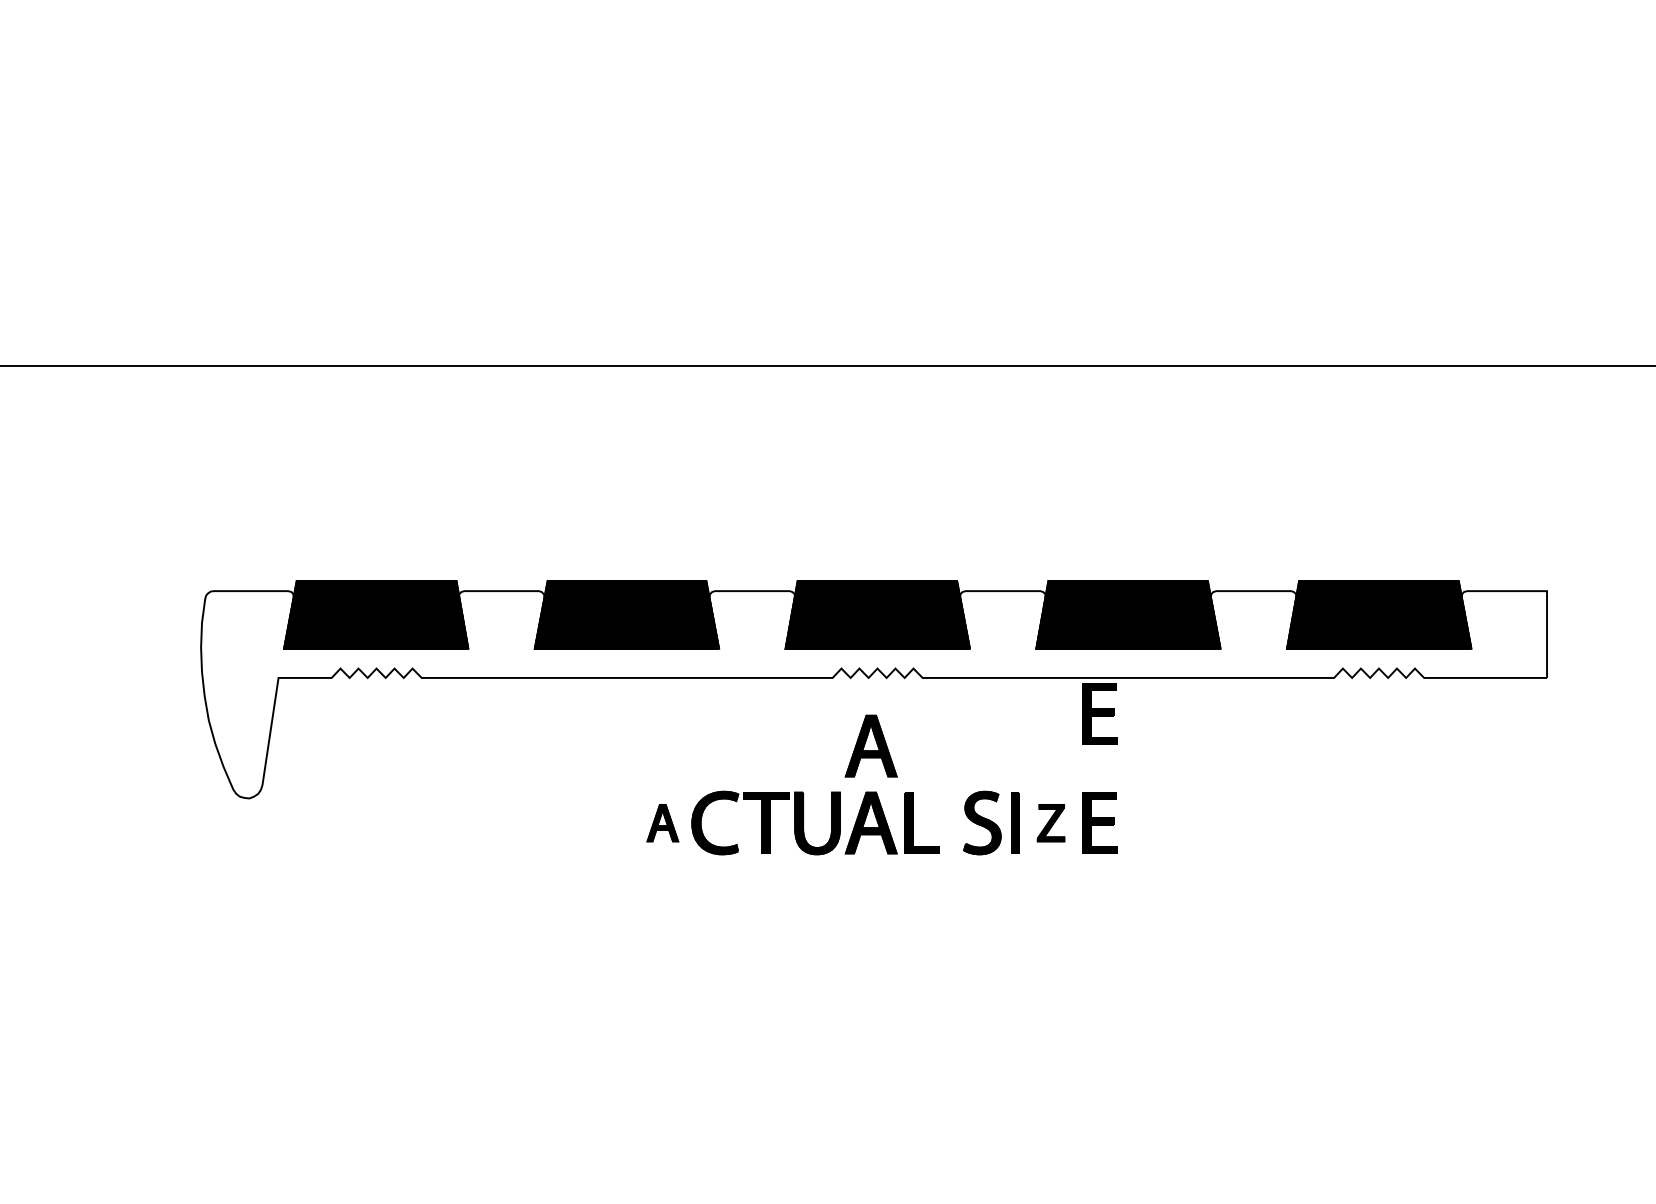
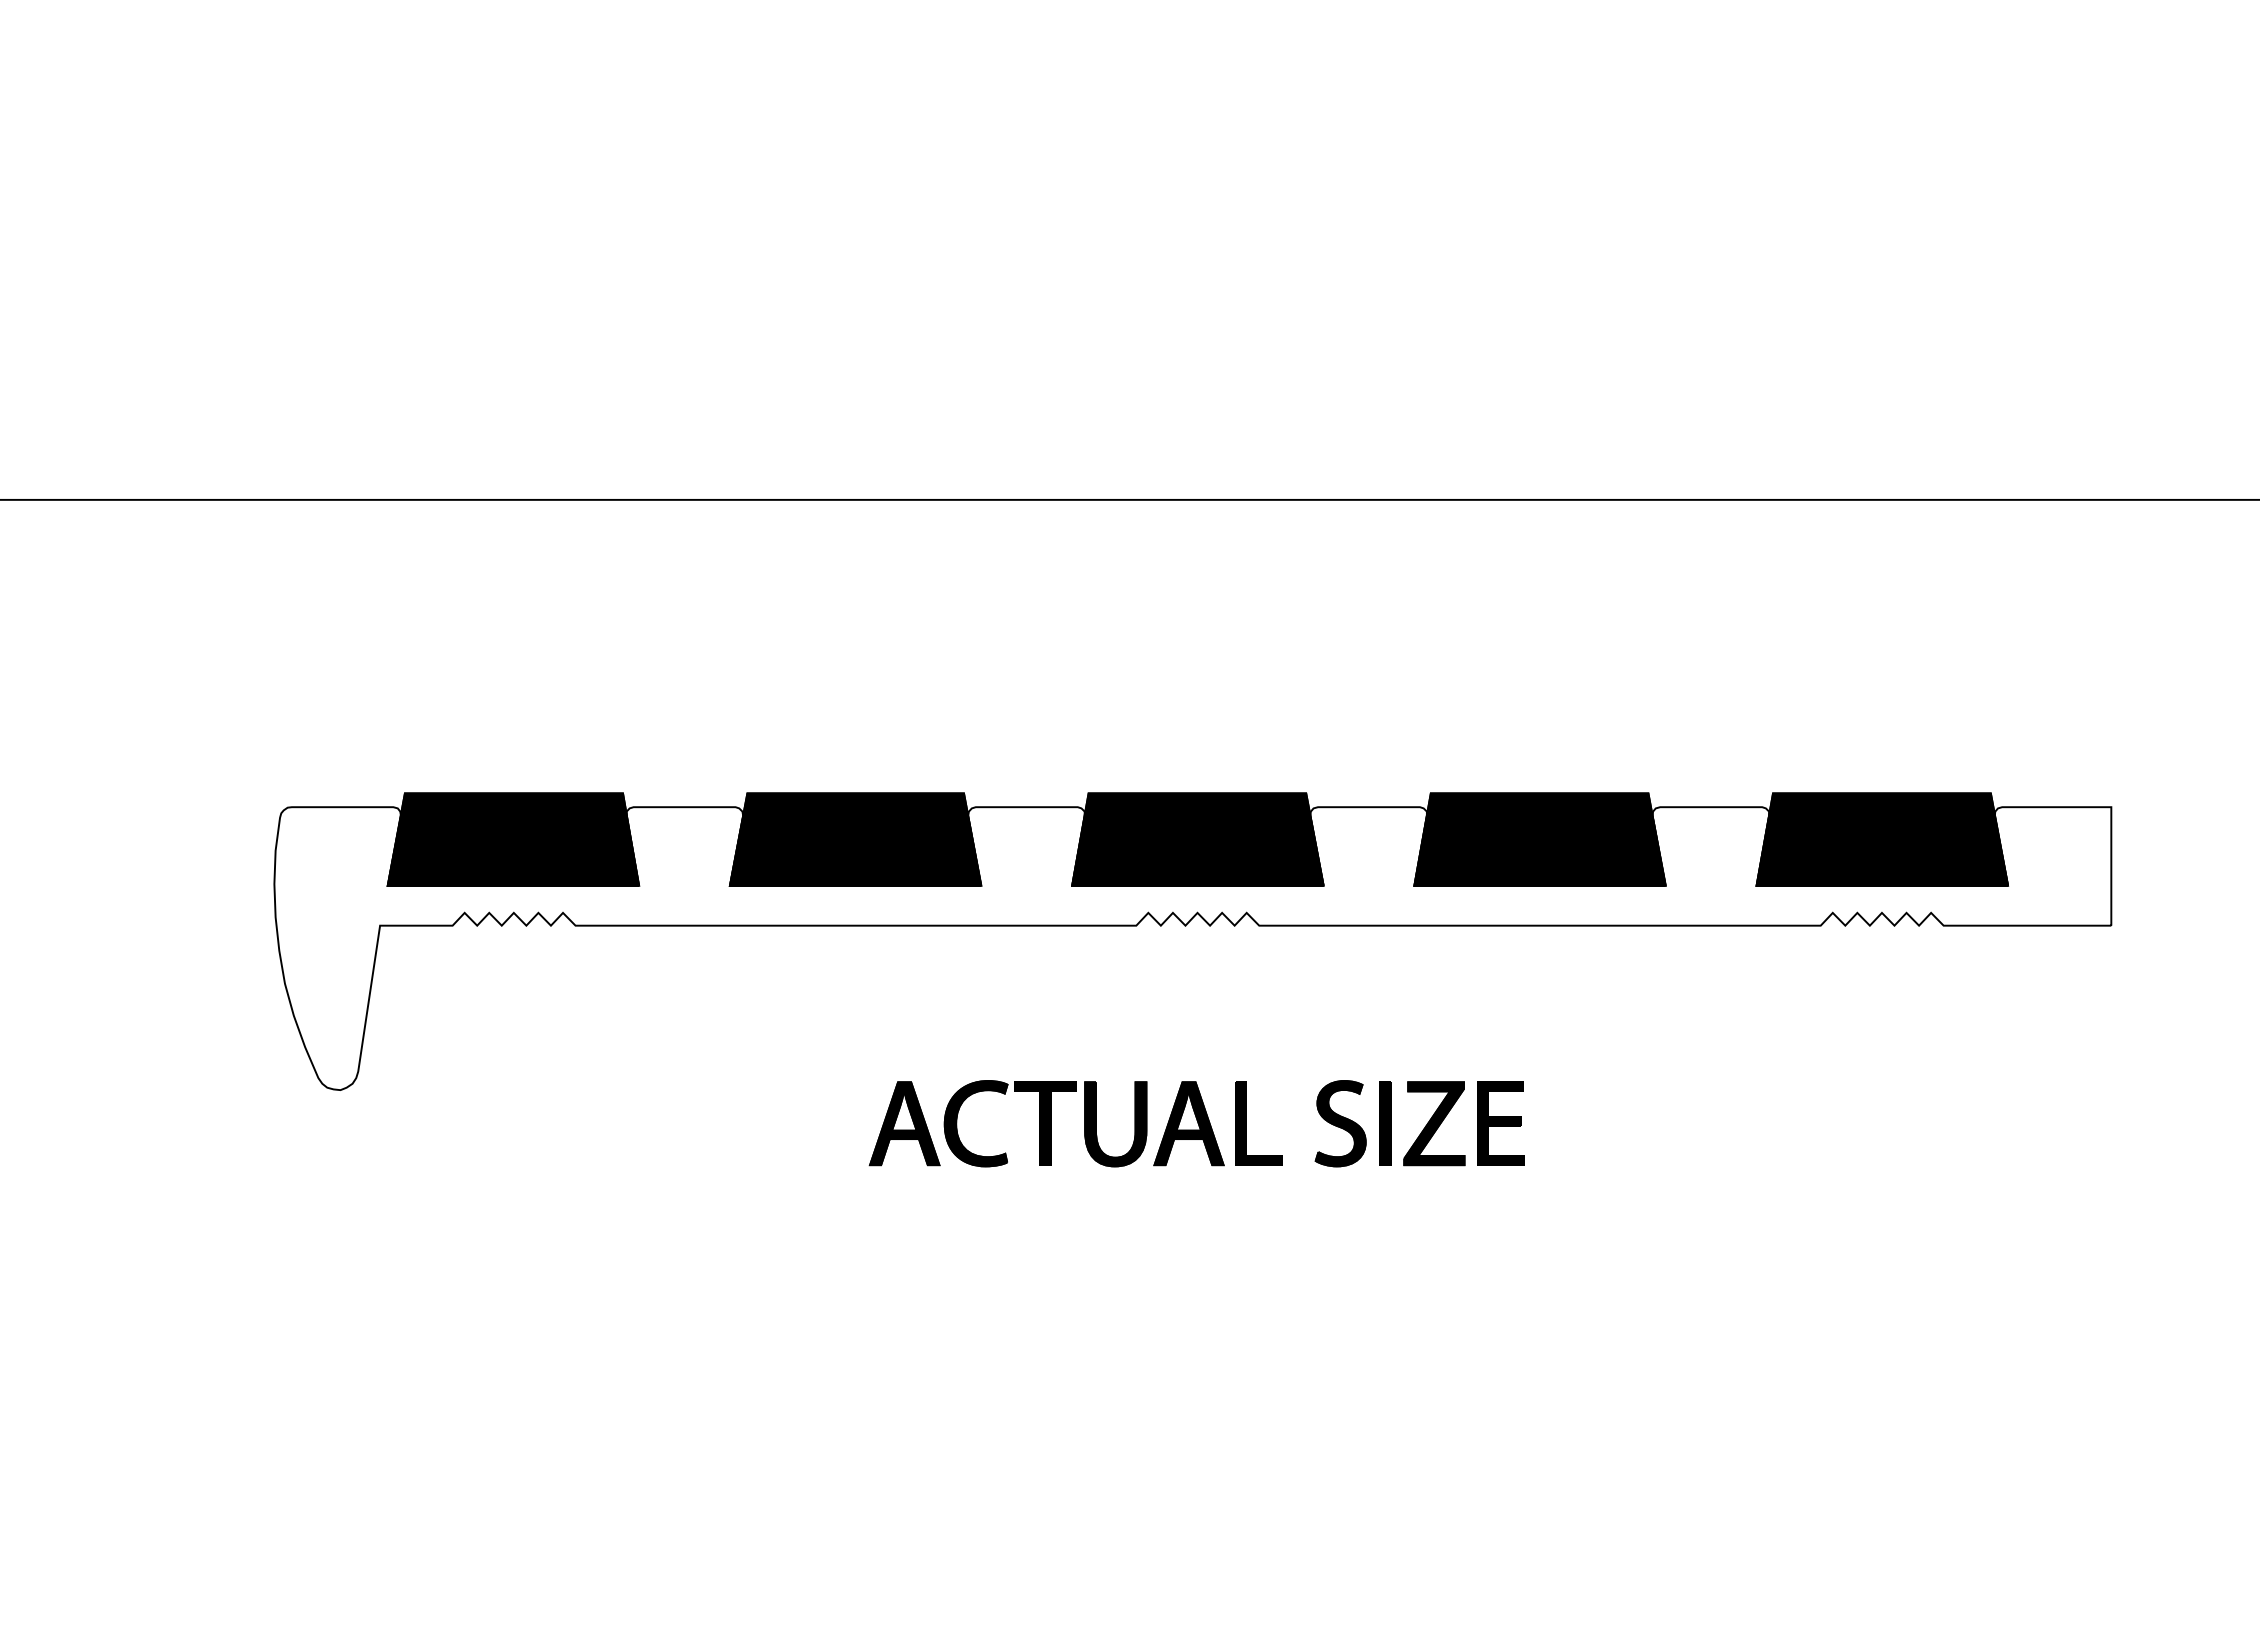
part: (1099, 713) -> (1500, 974), removed
part: (870, 745) -> (1188, 1018), removed
part: (662, 822) -> (904, 1123), size x1.67
part: (1051, 822) -> (1434, 1123), size x1.67

